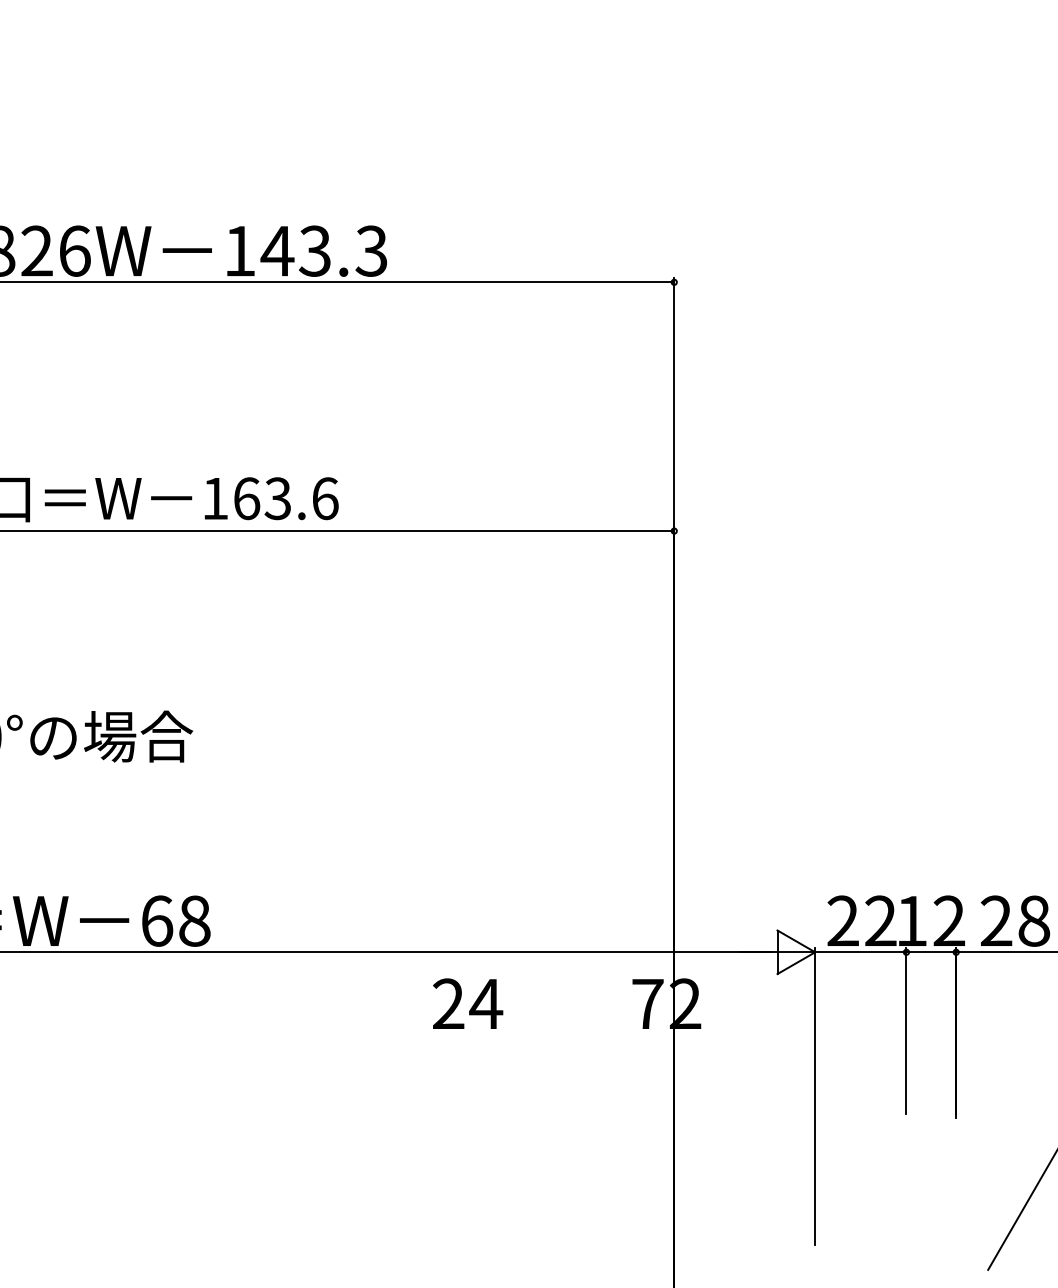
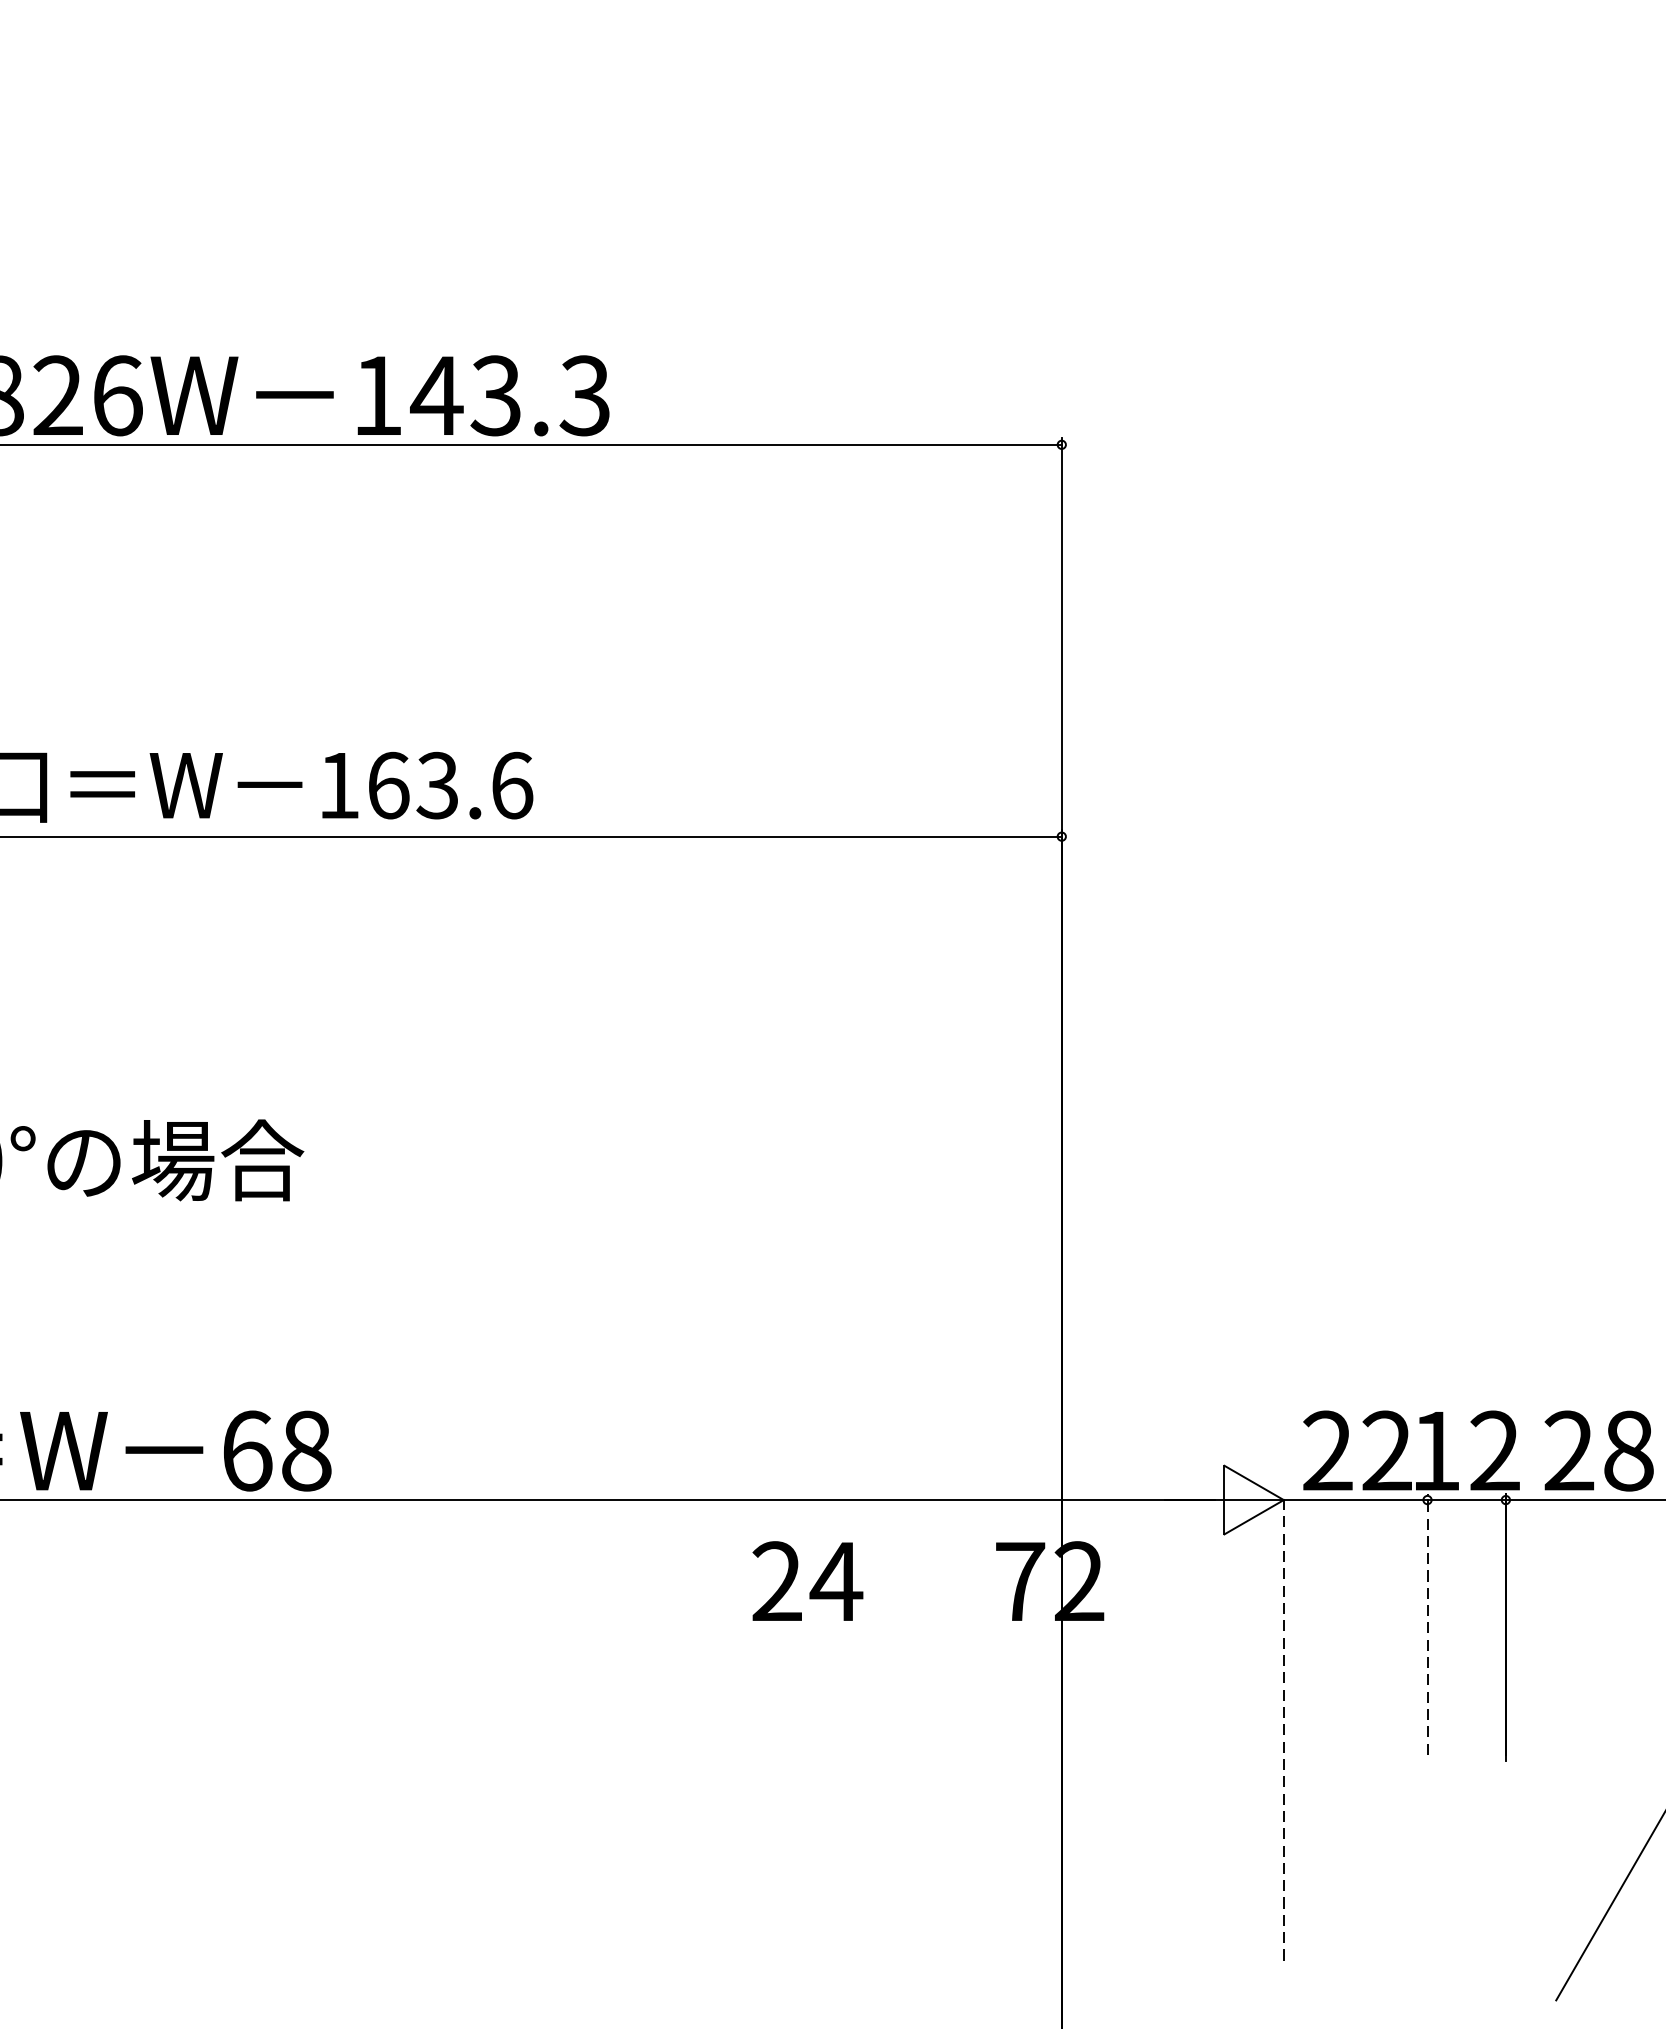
text: (468, 1003) -> (808, 1580), moved
line: (906, 1031) -> (1427, 1624), solid -> dashed
line: (815, 1095) -> (1284, 1725), solid -> dashed

